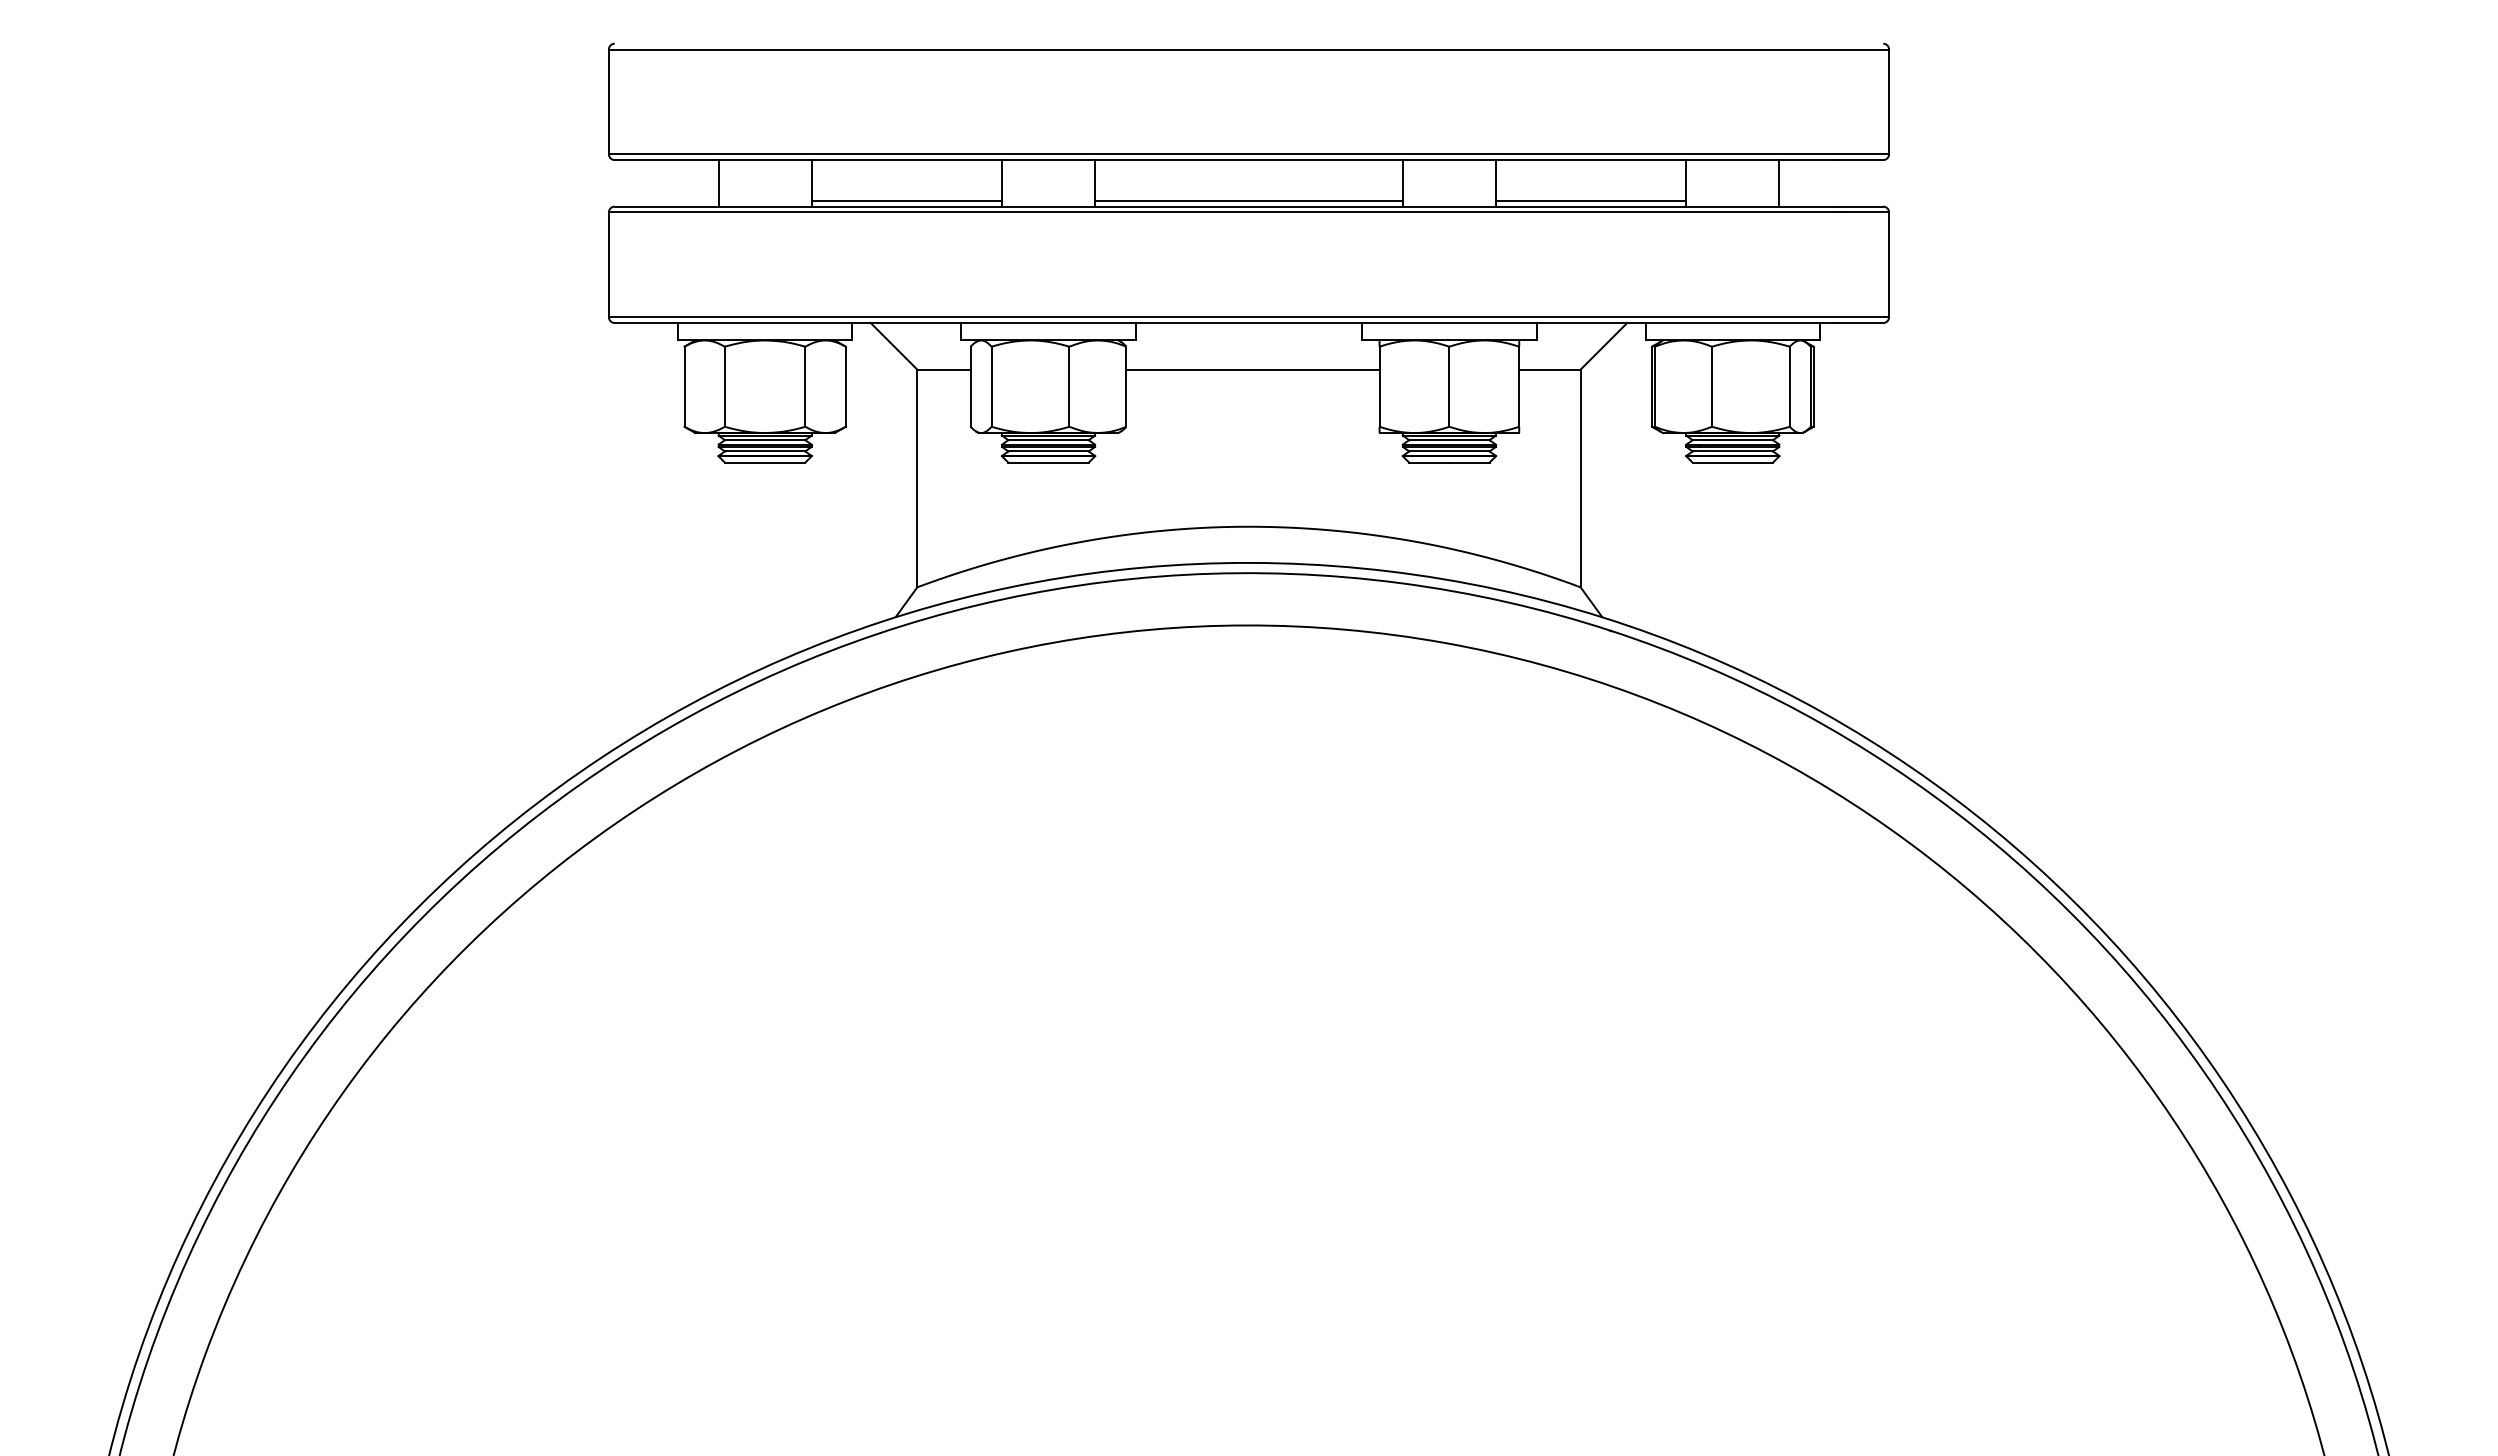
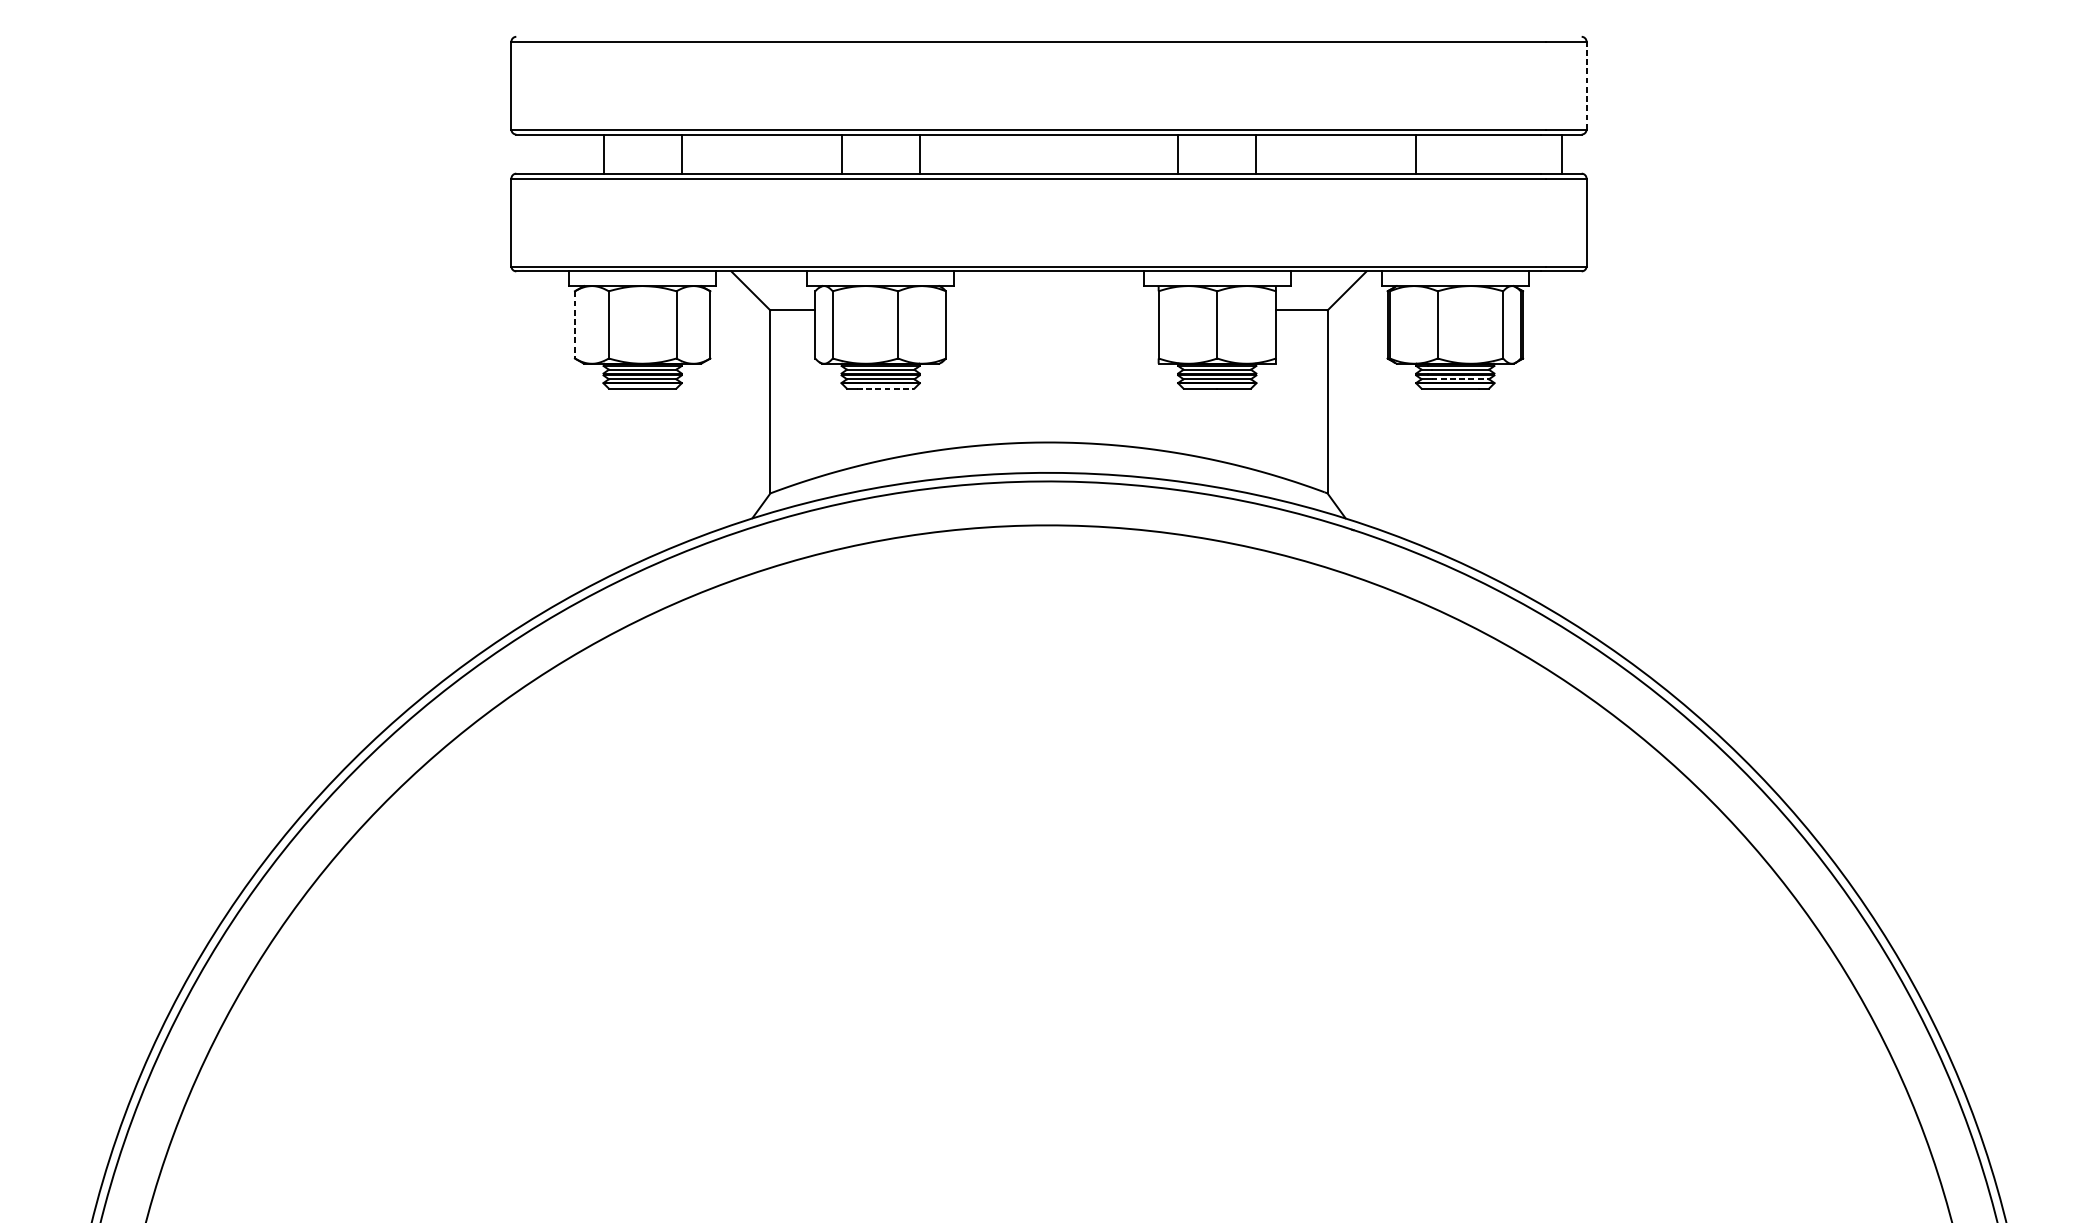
line: (1889, 101) -> (1586, 85), solid -> dashed
line: (1779, 183) -> (1561, 154), moved
line: (906, 200) -> (761, 168), removed
line: (1248, 200) -> (1048, 168), removed
line: (1590, 200) -> (1335, 168), removed
line: (1252, 369) -> (1051, 310), removed
line: (684, 387) -> (574, 325), solid -> dashed
line: (1739, 451) -> (1460, 379), solid -> dashed
line: (1054, 462) -> (885, 388), solid -> dashed

